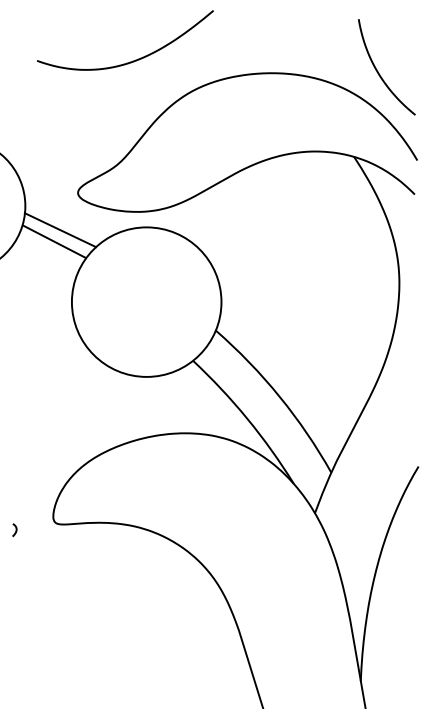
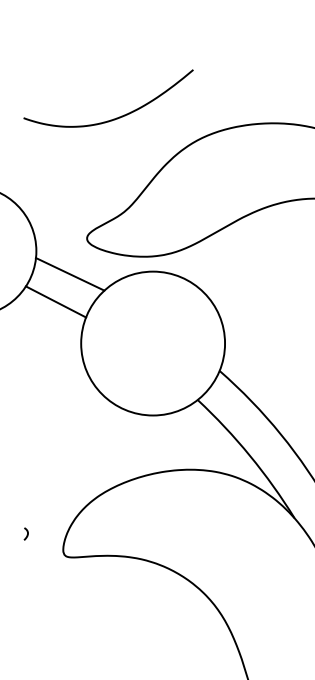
curve: (132, 60) -> (115, 117), moved
line: (54, 241) -> (55, 301), moved
curve: (15, 529) -> (26, 533), moved

